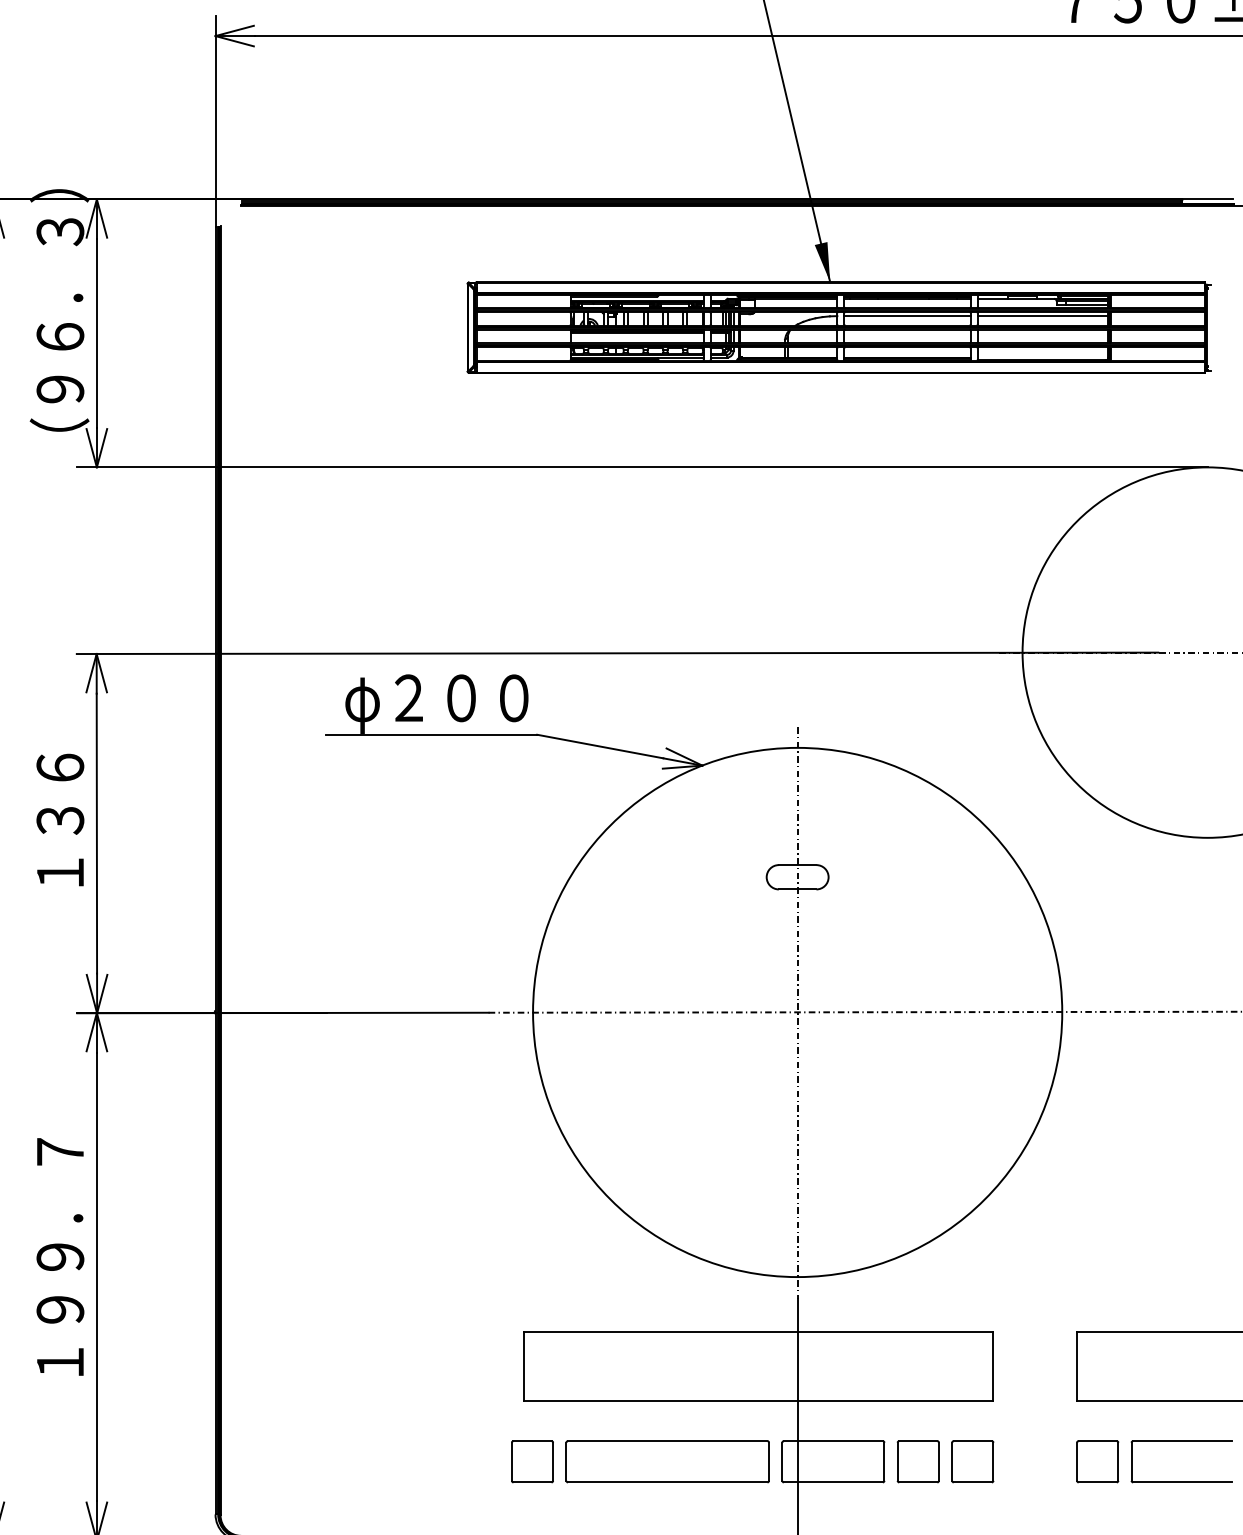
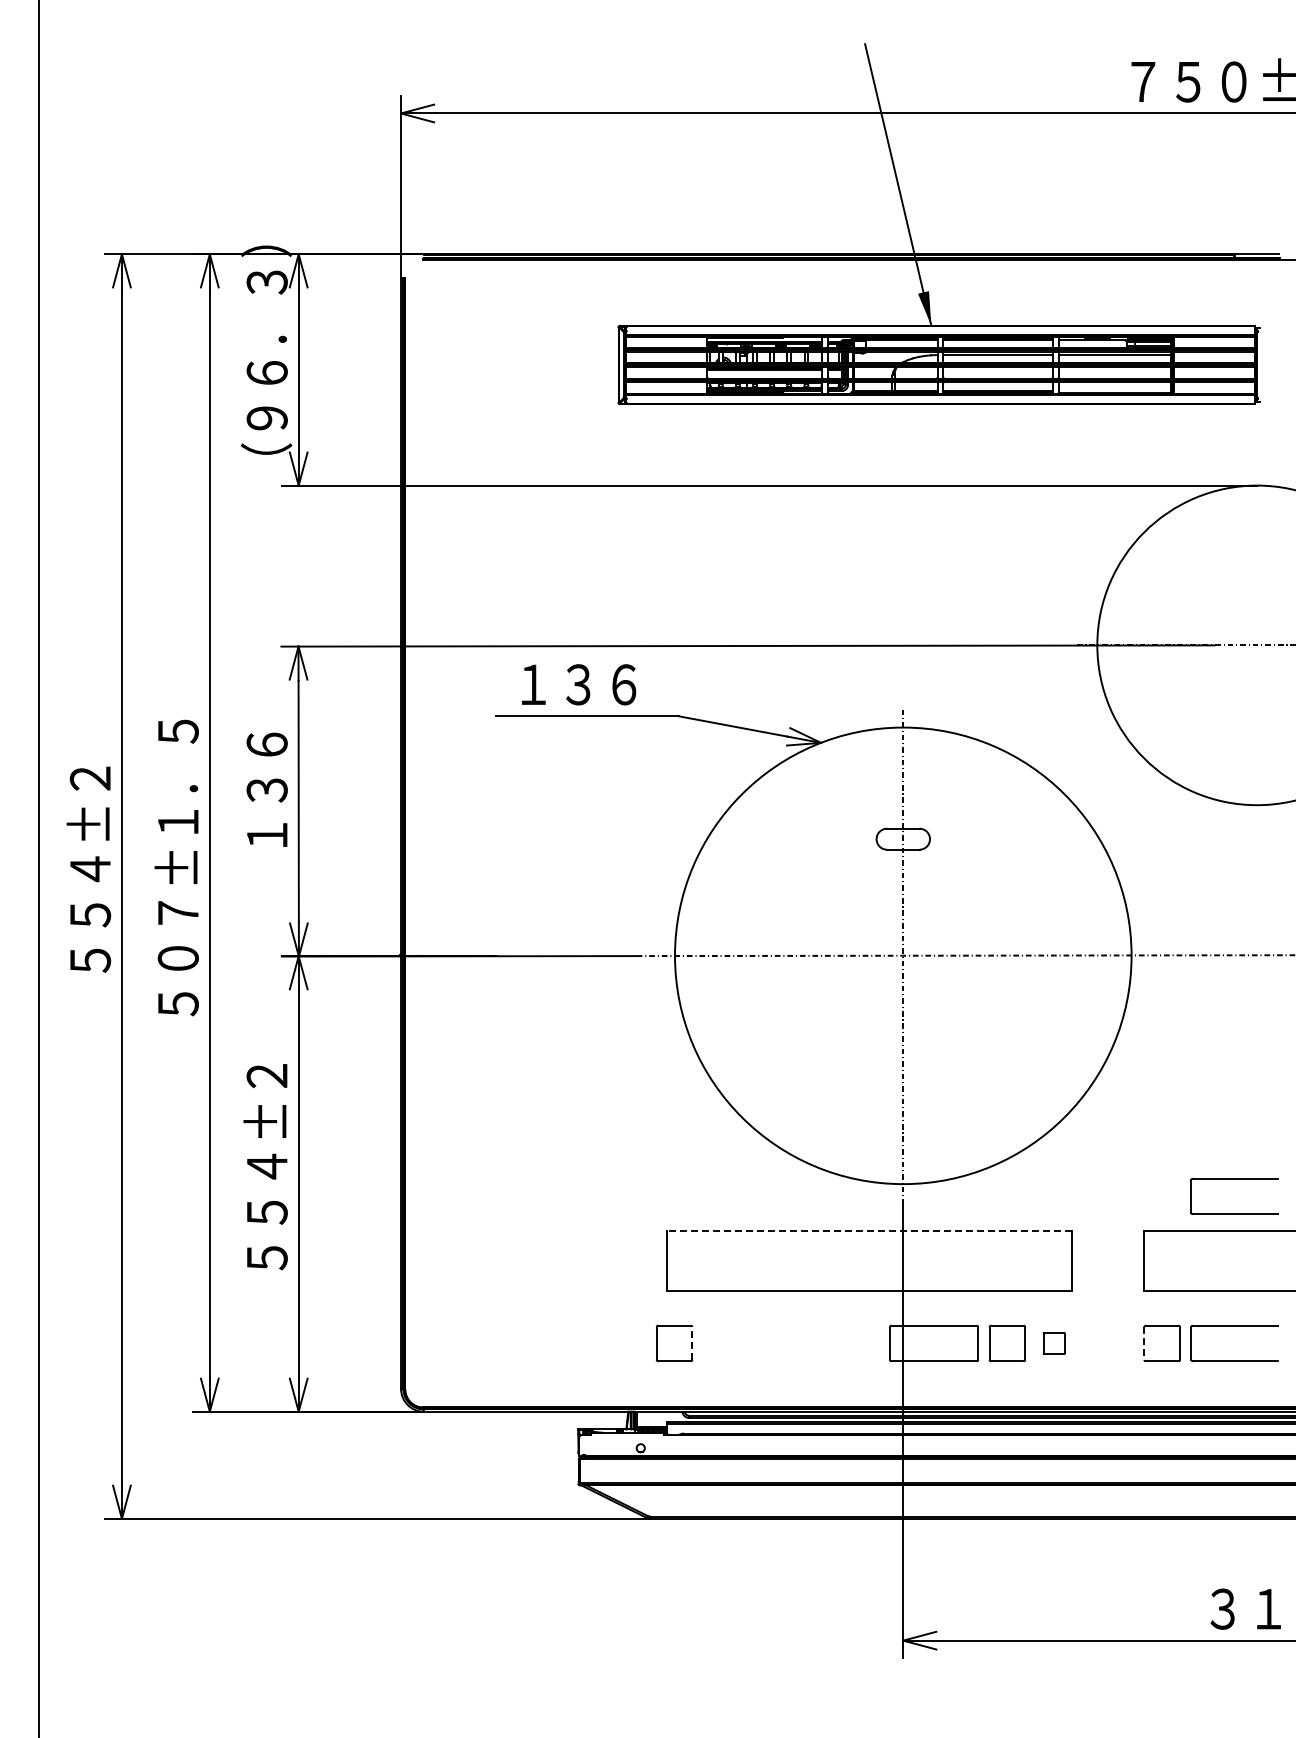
text: (437, 703) -> (592, 689), φ２００ -> １３６
text: (58, 1257) -> (265, 1167), １９９．７ -> ５５４±２
part: (1181, 1271) -> (1234, 1179), added
line: (758, 1331) -> (869, 1231), solid -> dashed
line: (553, 1460) -> (692, 1342), solid -> dashed
part: (668, 1461) -> (791, 1343), removed
part: (971, 1461) -> (1053, 1343), size x0.6
line: (1077, 1461) -> (1144, 1343), solid -> dashed

